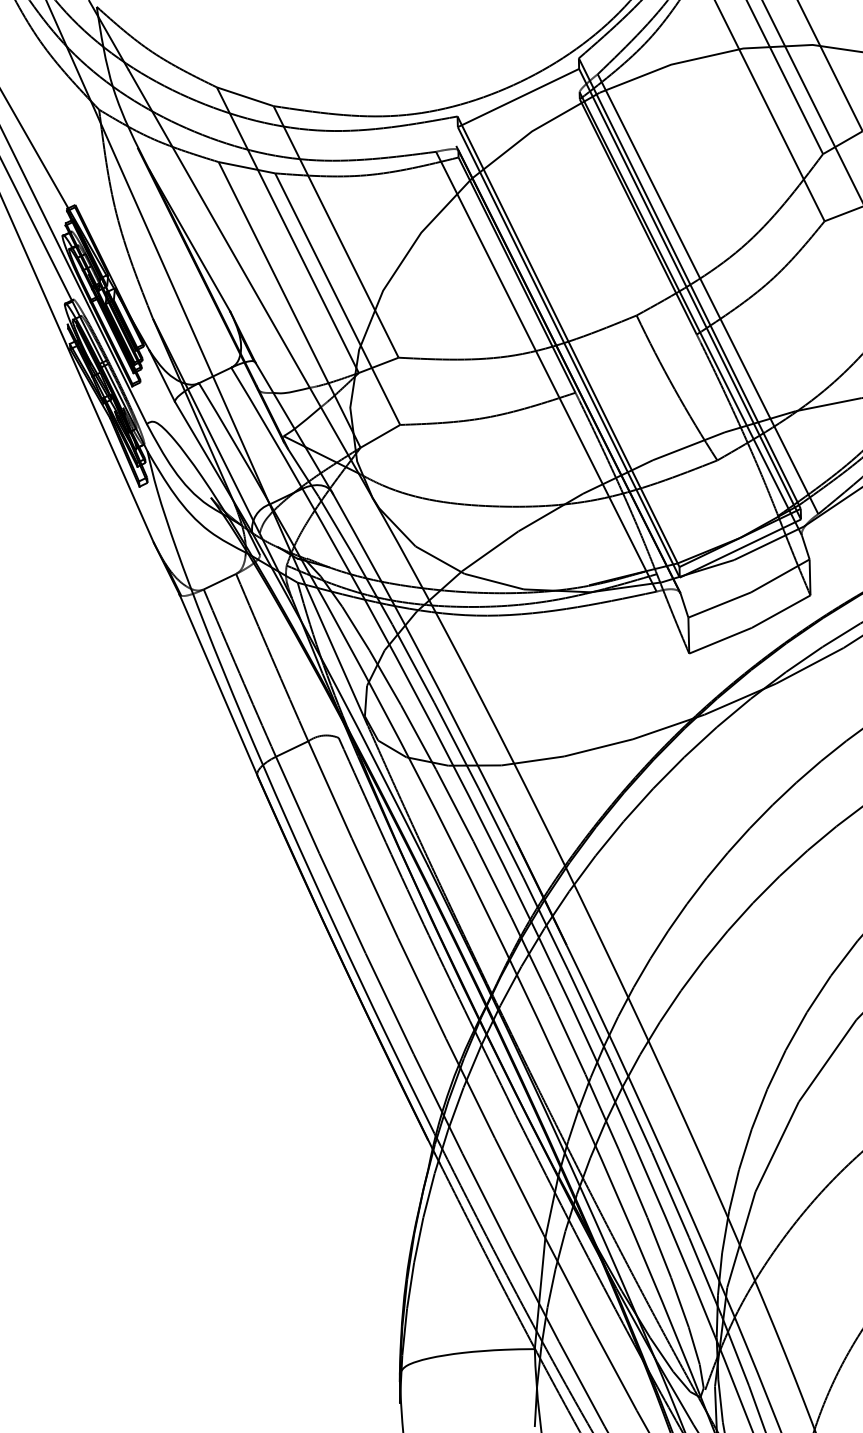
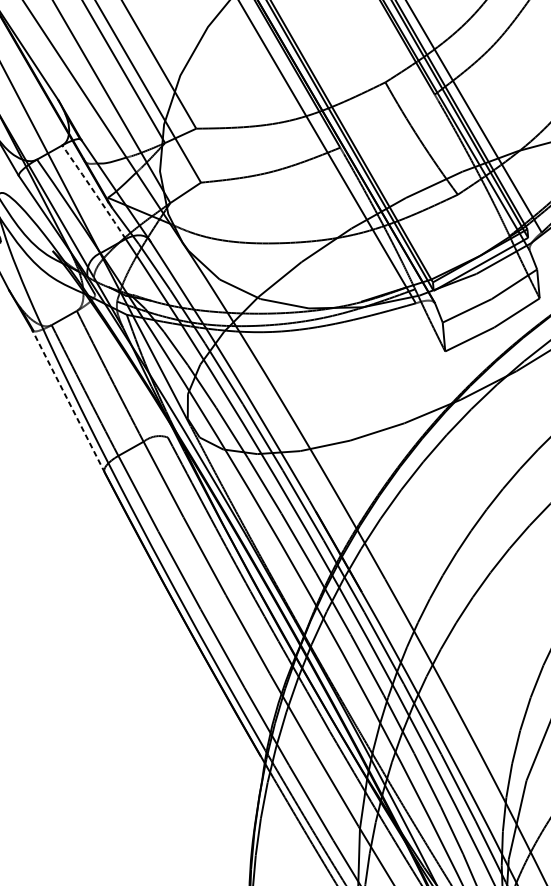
arc: (267, 427) -> (94, 191), solid -> dashed
line: (218, 685) -> (68, 401), solid -> dashed

